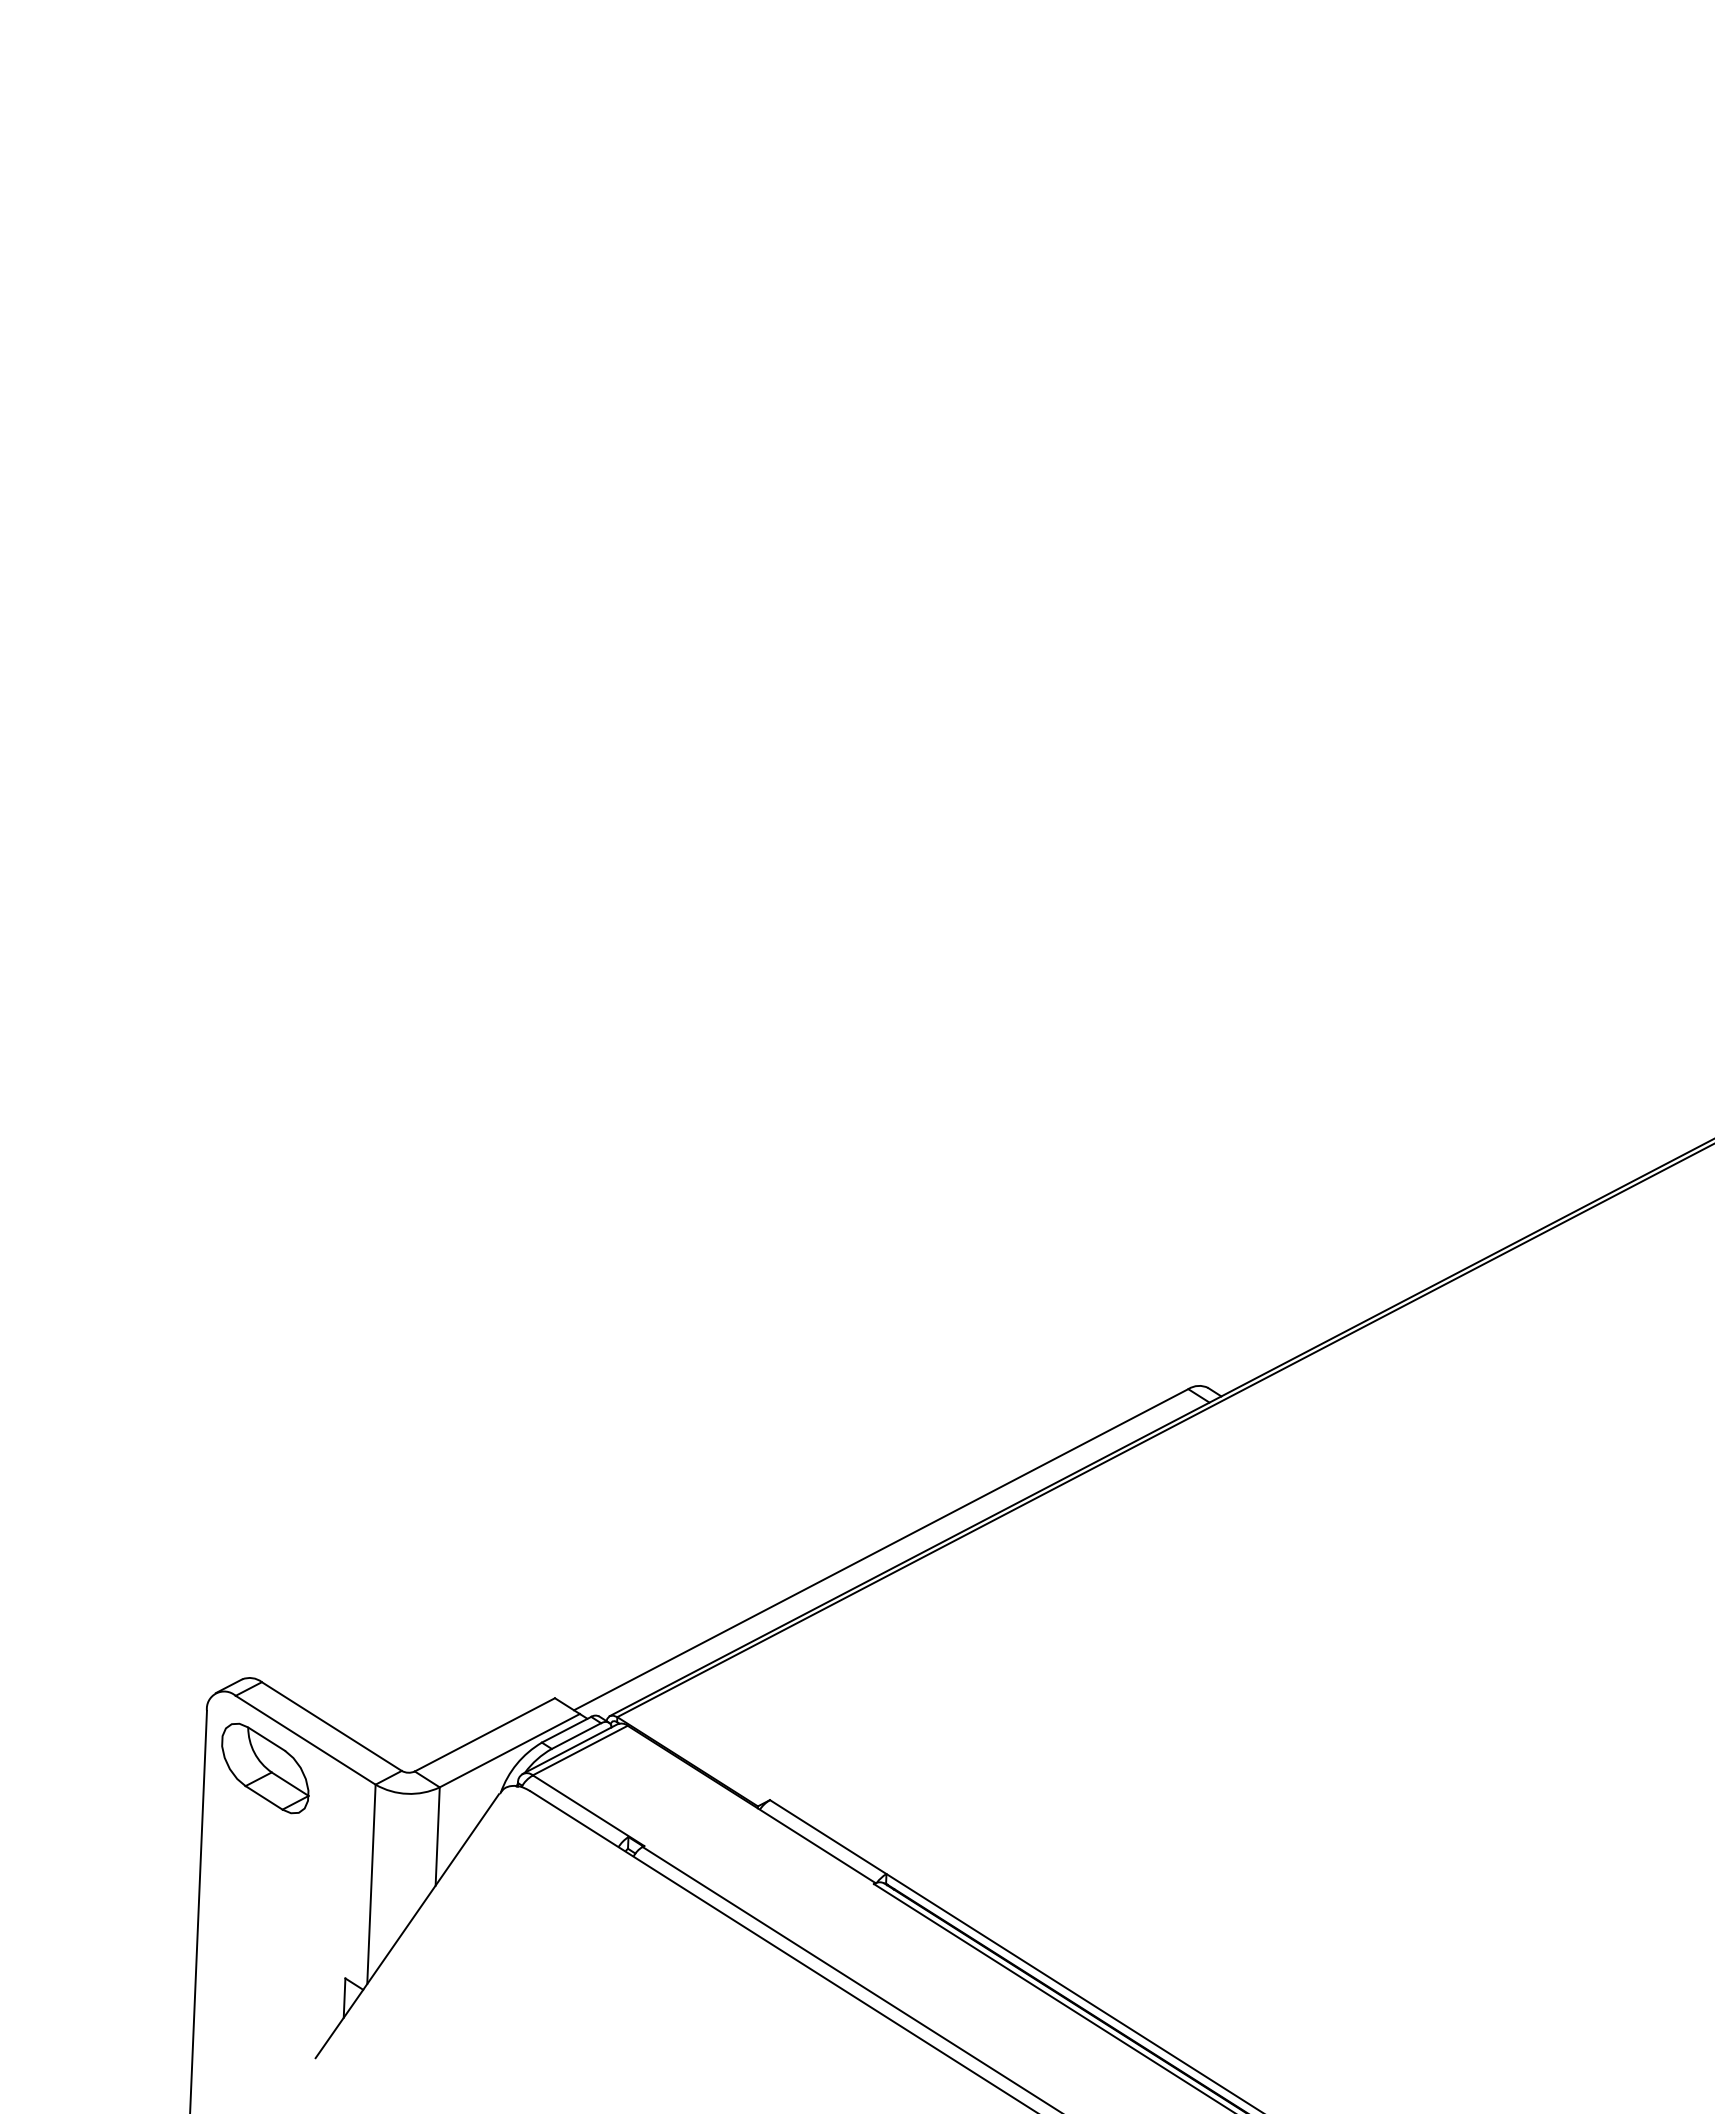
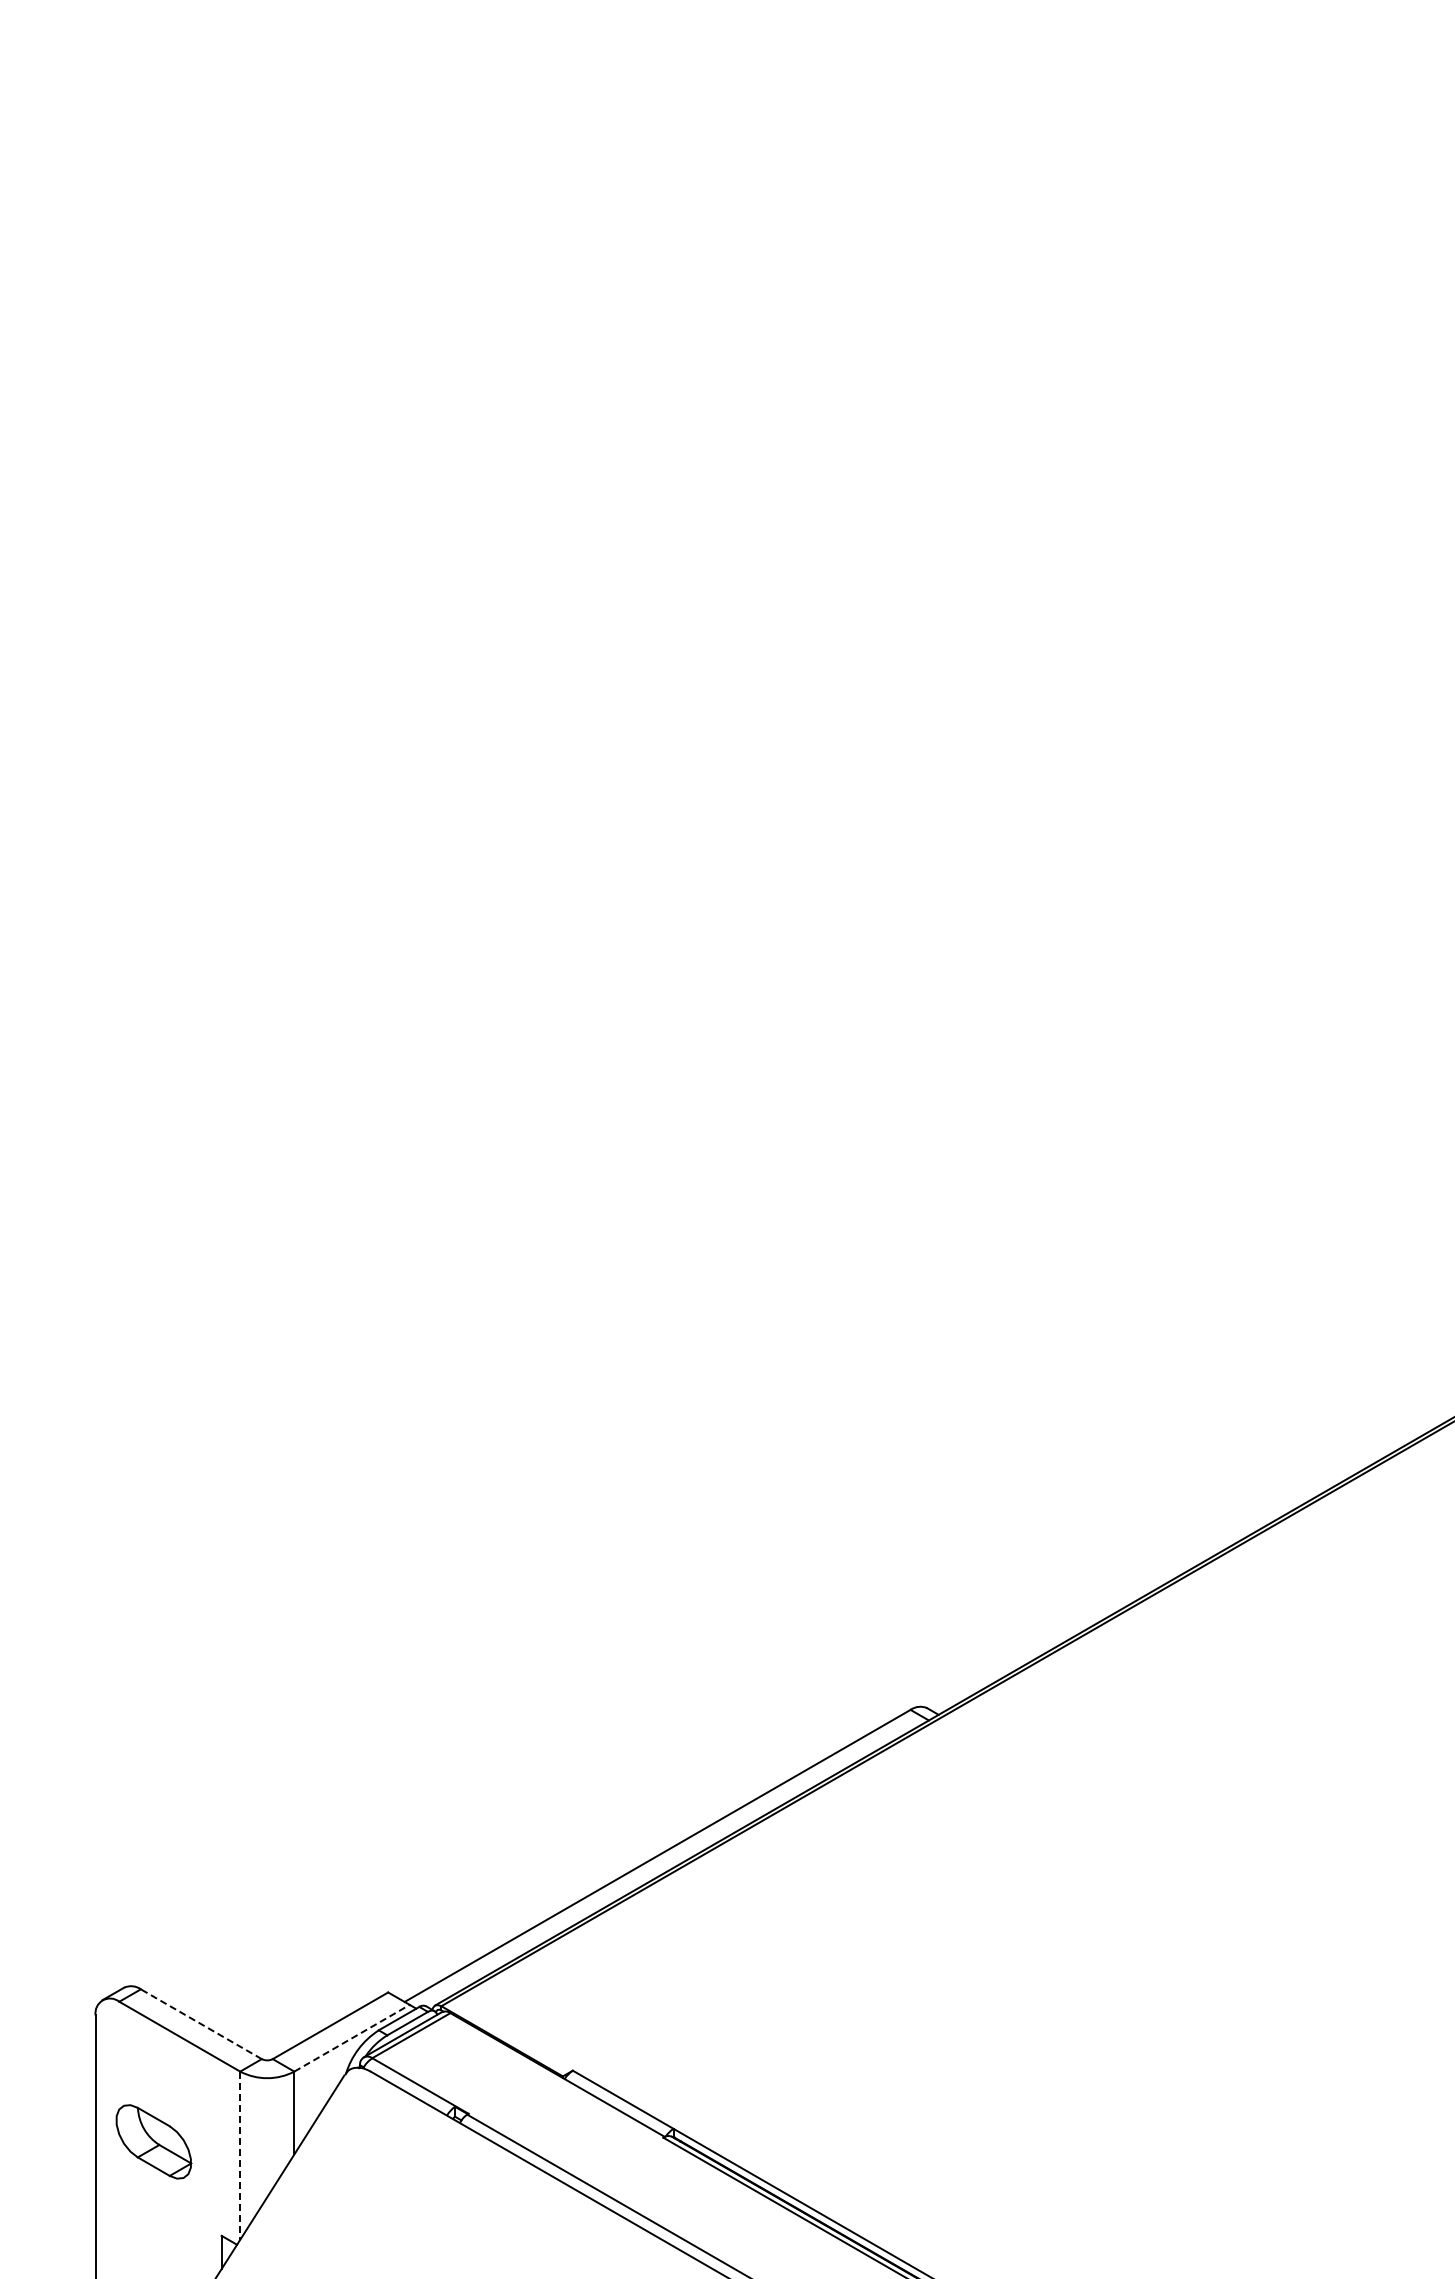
line: (332, 1726) -> (201, 2024), solid -> dashed
line: (510, 1750) -> (352, 2038), solid -> dashed
part: (264, 1768) -> (153, 2141), moved
line: (371, 1885) -> (240, 2156), solid -> dashed

